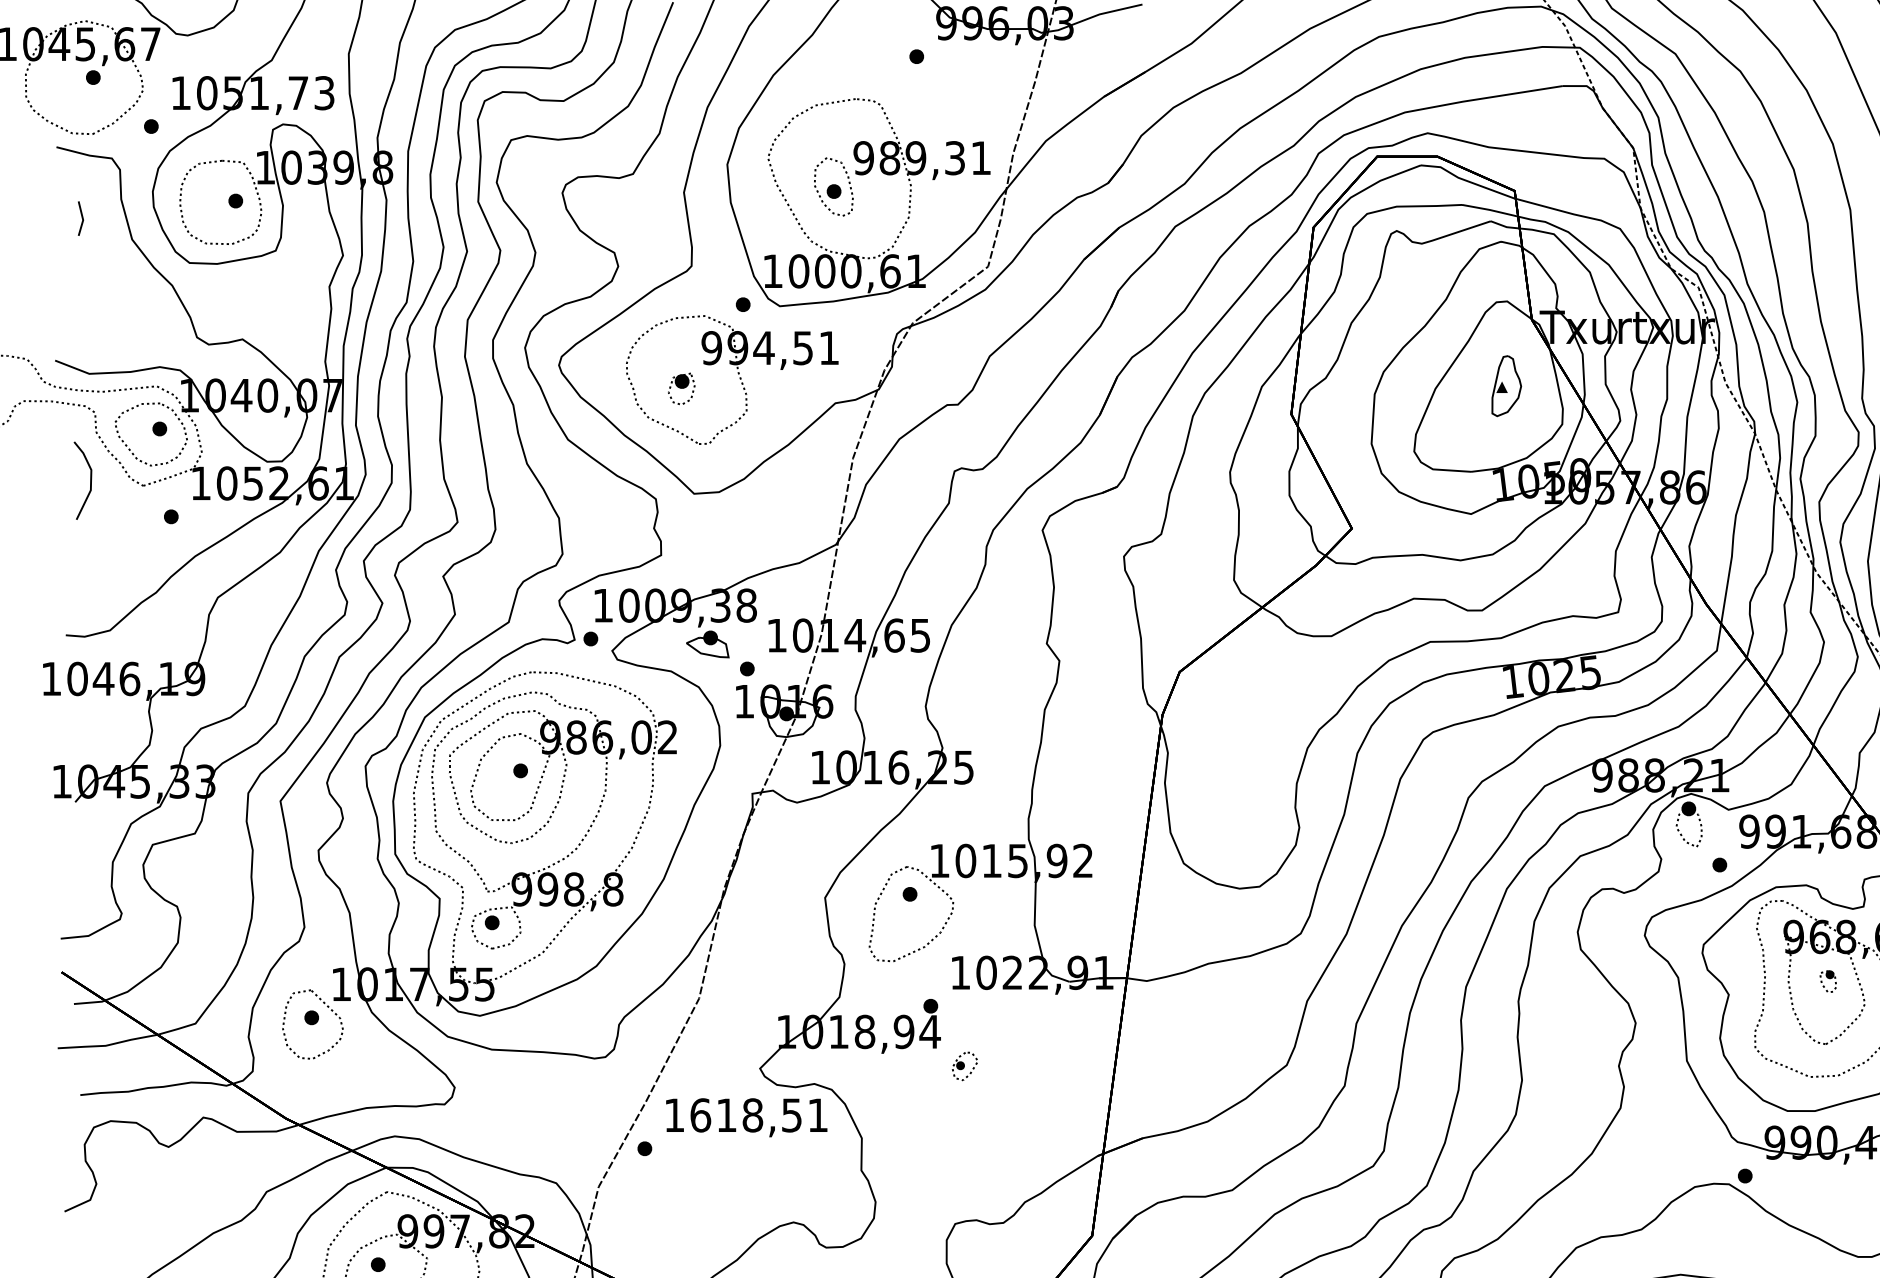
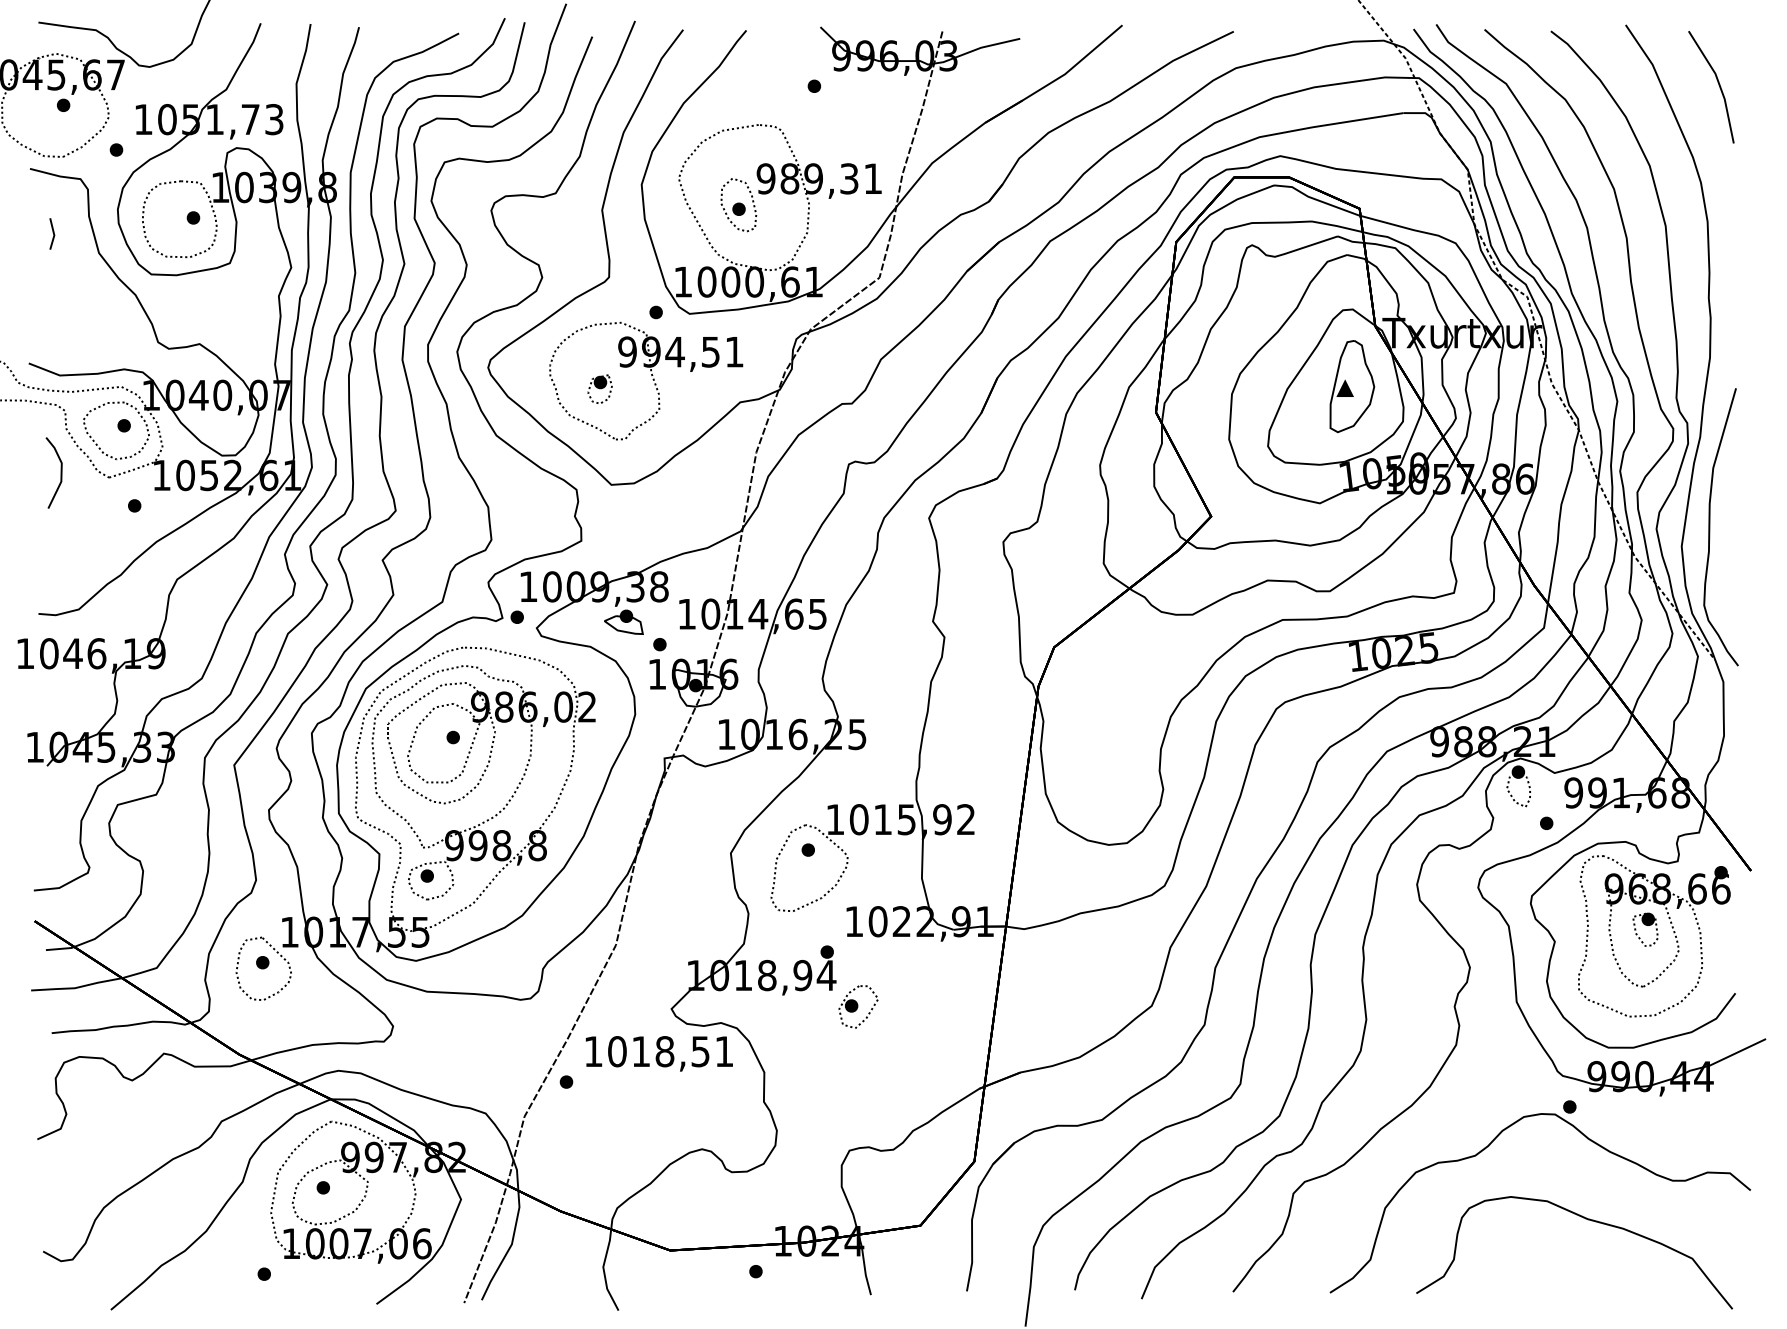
part: (1506, 385) -> (1352, 386), size x1.67
part: (1828, 981) -> (1645, 929), size x1.67
part: (965, 1065) -> (858, 1006), size x1.67
text: (700, 1115) -> (617, 1051), 1618,51 -> 1018,51

